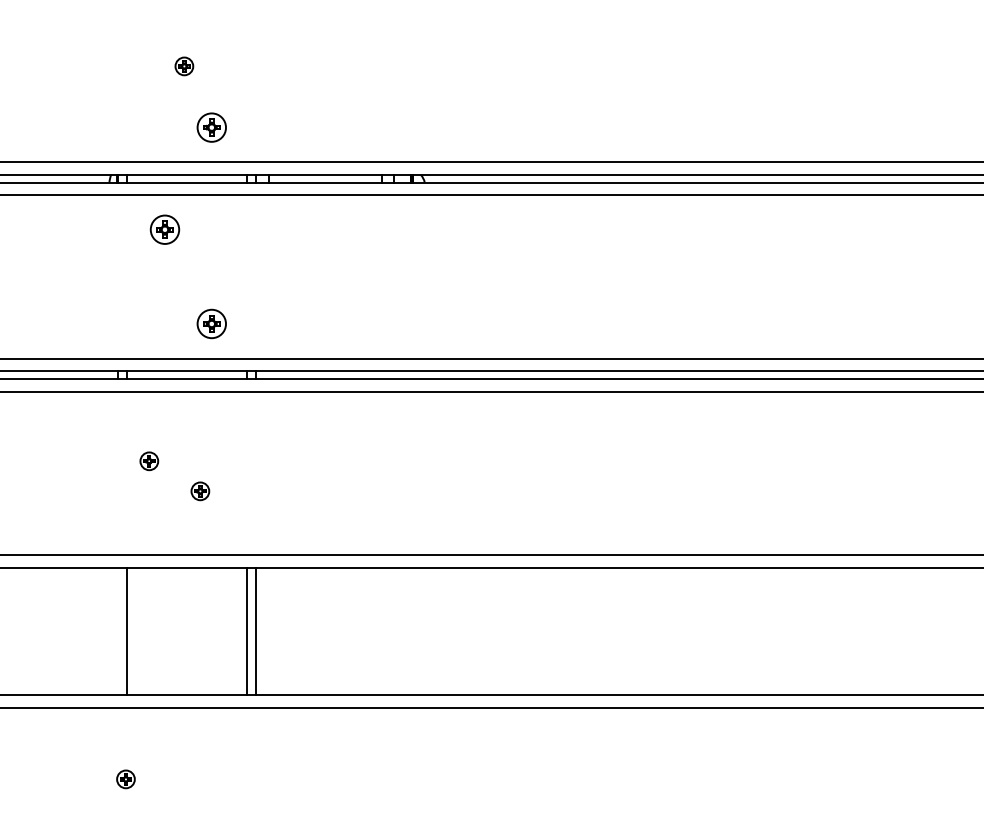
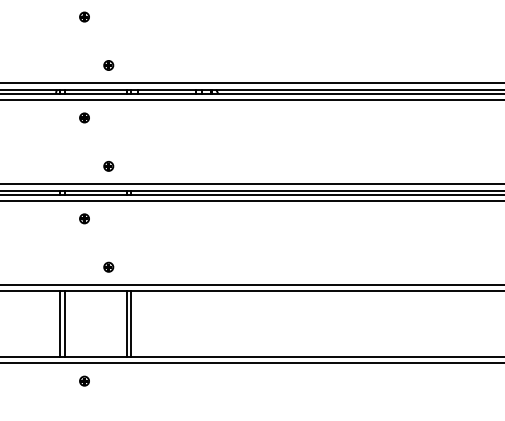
part: (184, 65) -> (84, 16), moved
part: (211, 127) -> (108, 65), size x0.62
part: (164, 228) -> (84, 117), size x0.62
part: (211, 324) -> (108, 166), size x0.62
part: (149, 460) -> (84, 218), moved
part: (199, 489) -> (108, 266), moved
line: (118, 630) -> (60, 323), added
part: (125, 778) -> (84, 380), moved

